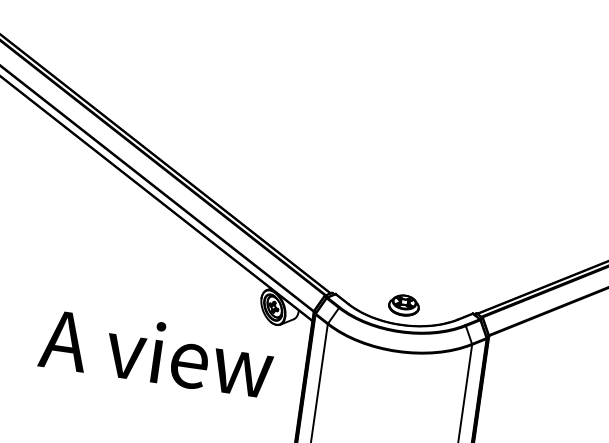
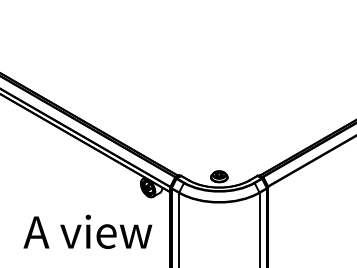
text: (156, 352) -> (87, 231), moved

